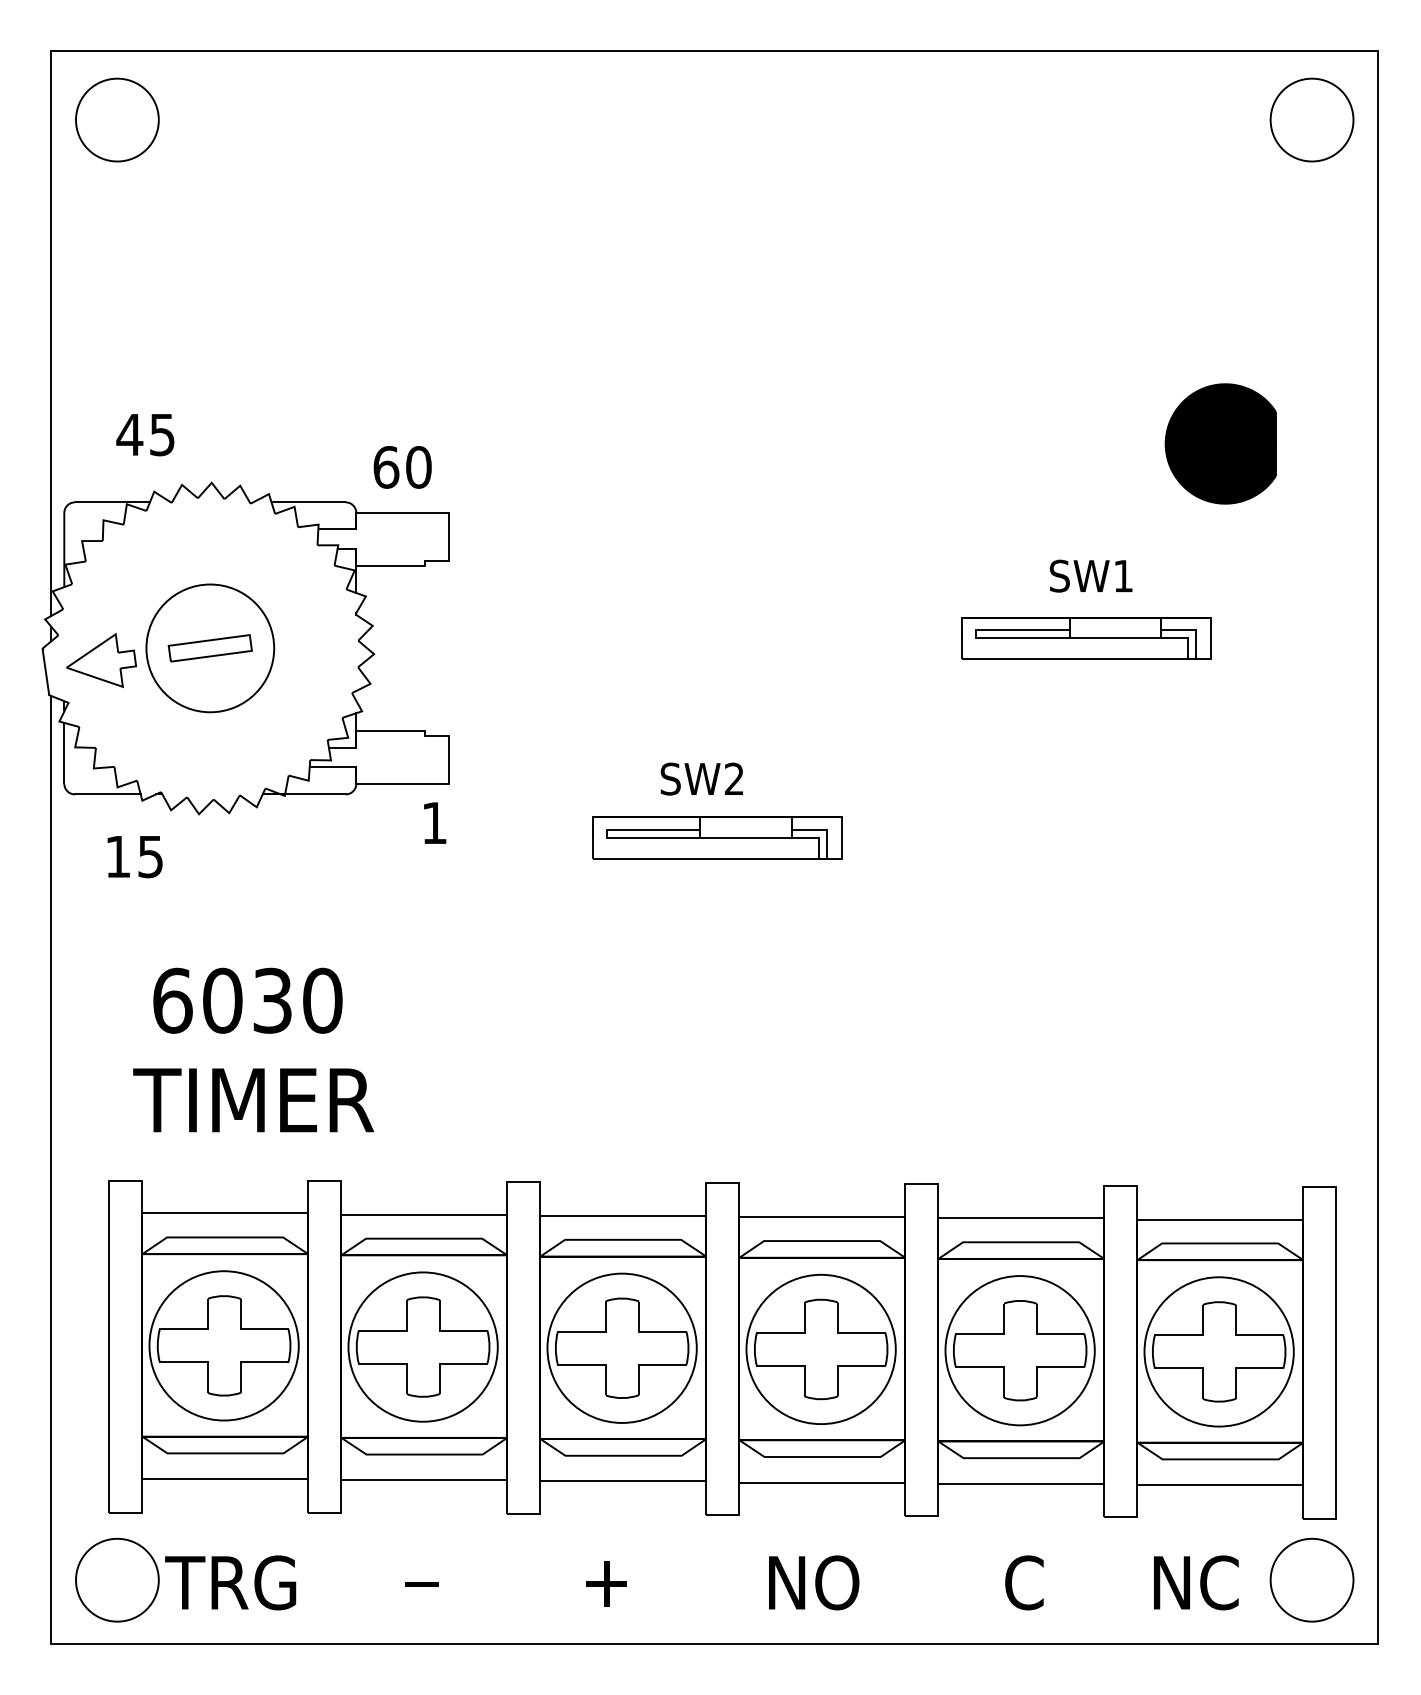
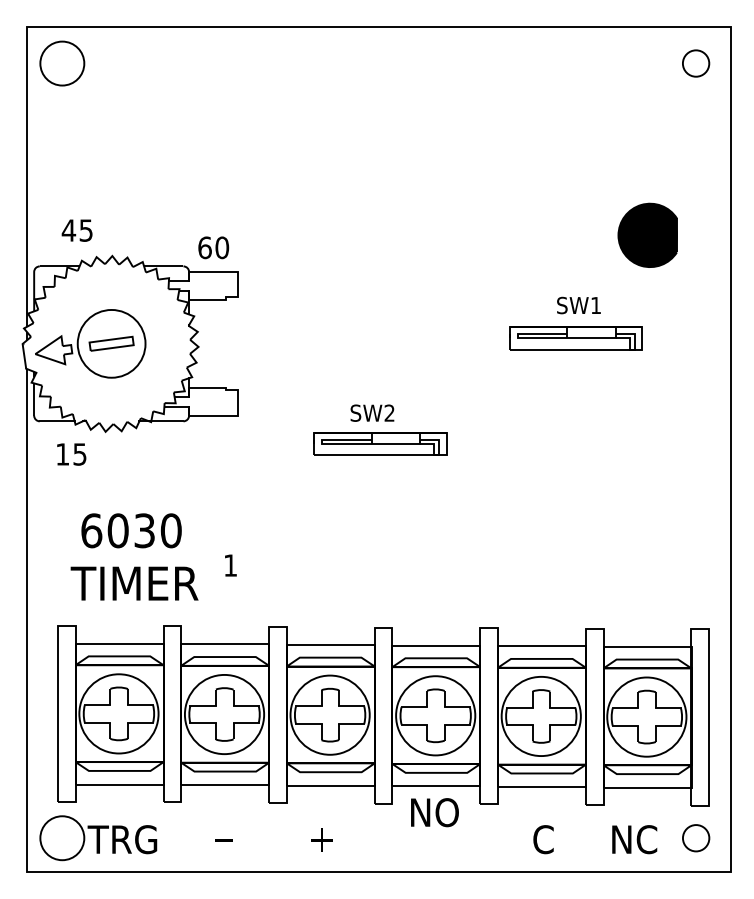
circle: (1310, 119) -> (695, 63), size x0.6
text: (434, 822) -> (230, 565), moved
circle: (1312, 1580) -> (696, 838), size x0.6
text: (813, 1582) -> (434, 812), moved

